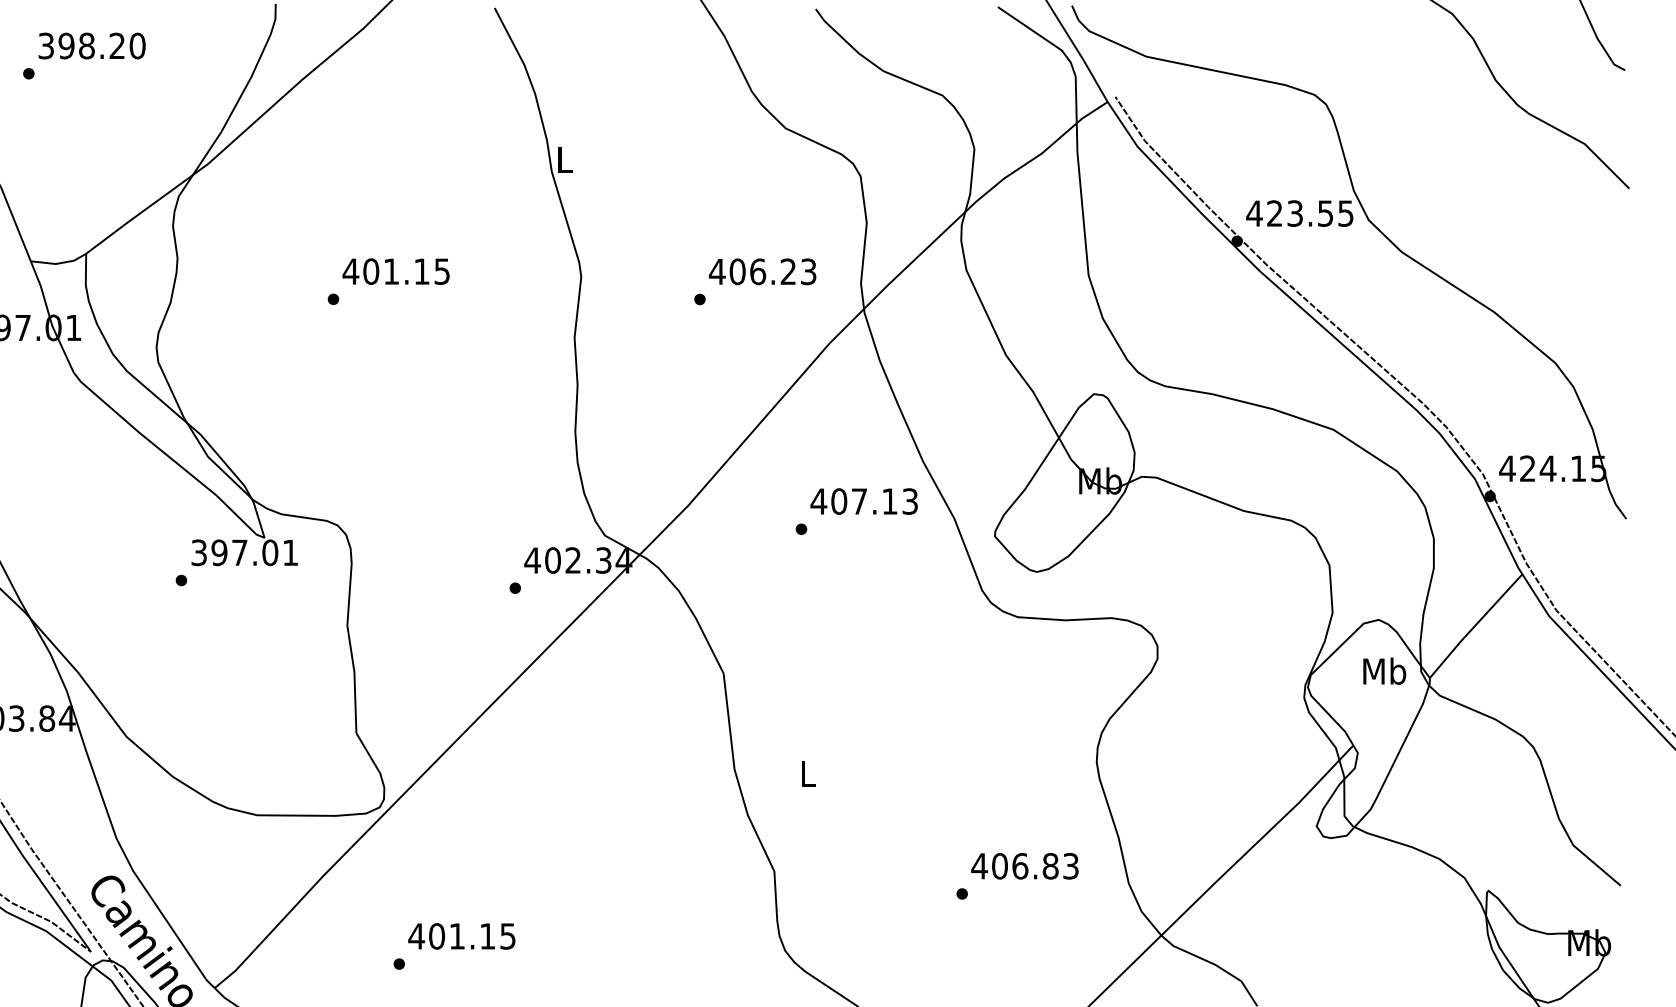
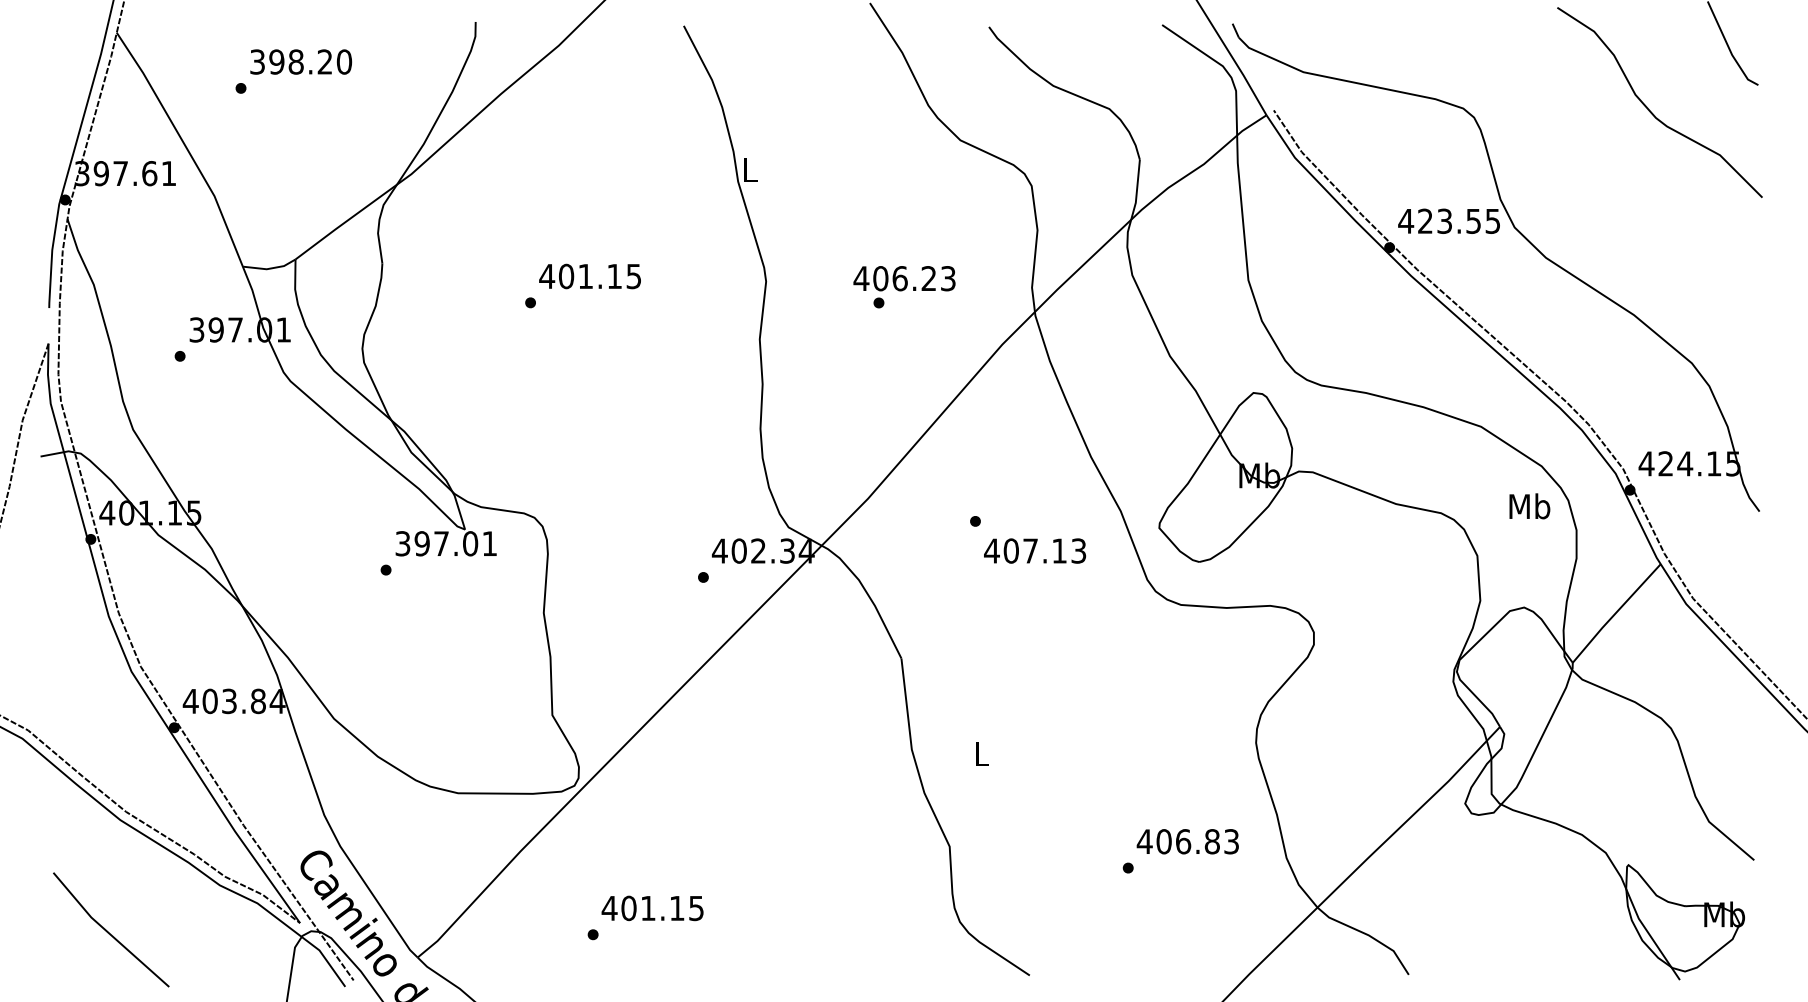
text: (762, 271) -> (904, 278), moved
text: (864, 500) -> (1035, 550), moved
text: (1384, 671) -> (1529, 506), moved

